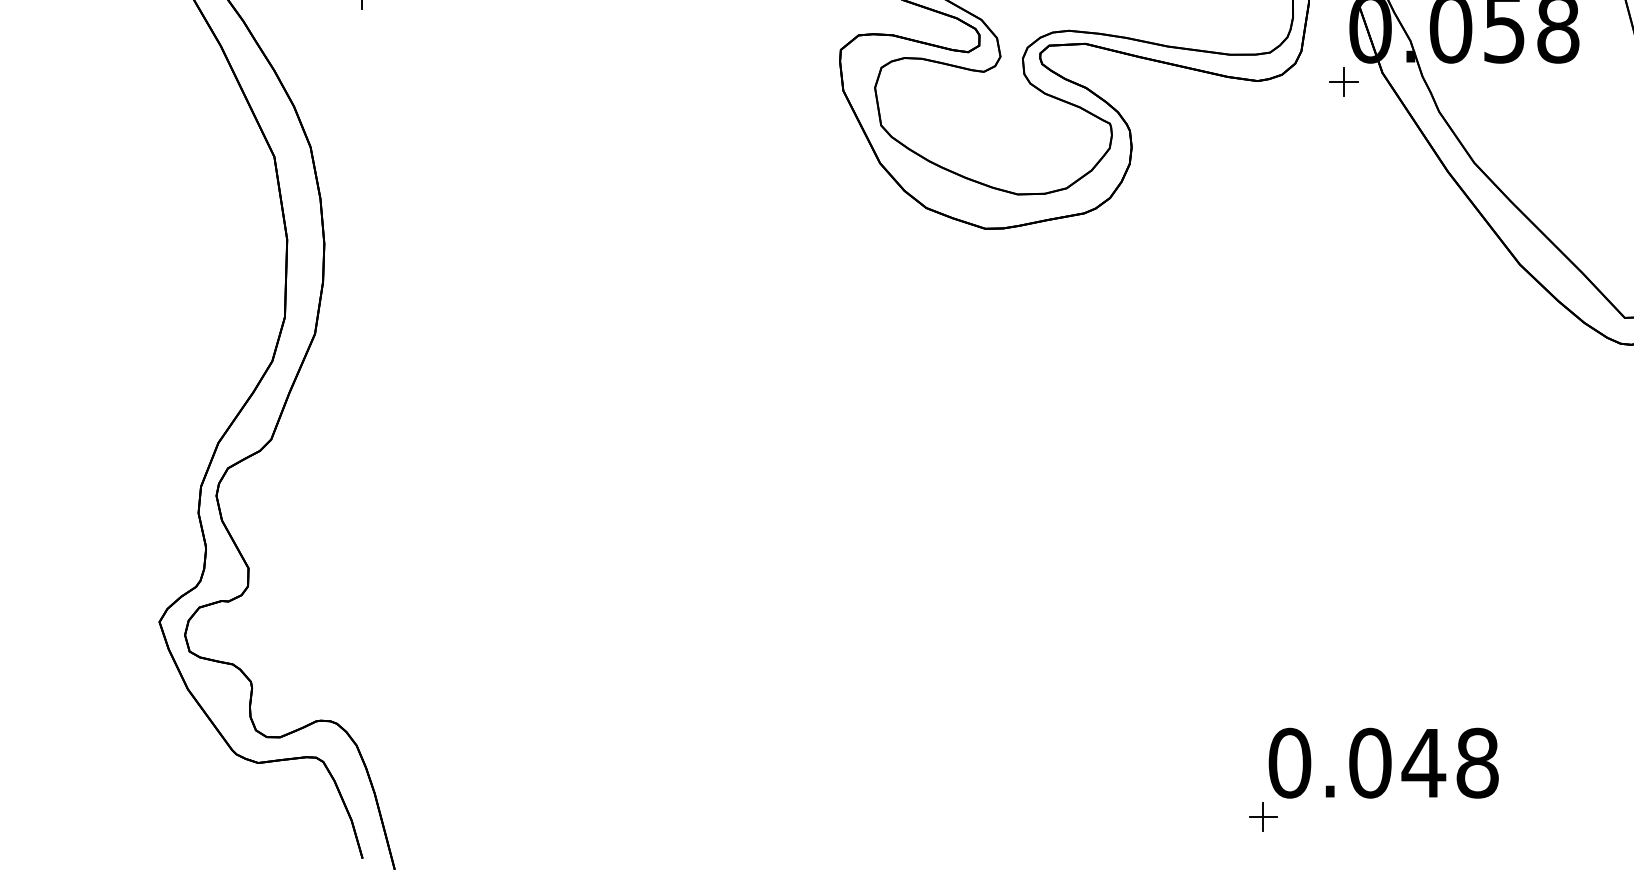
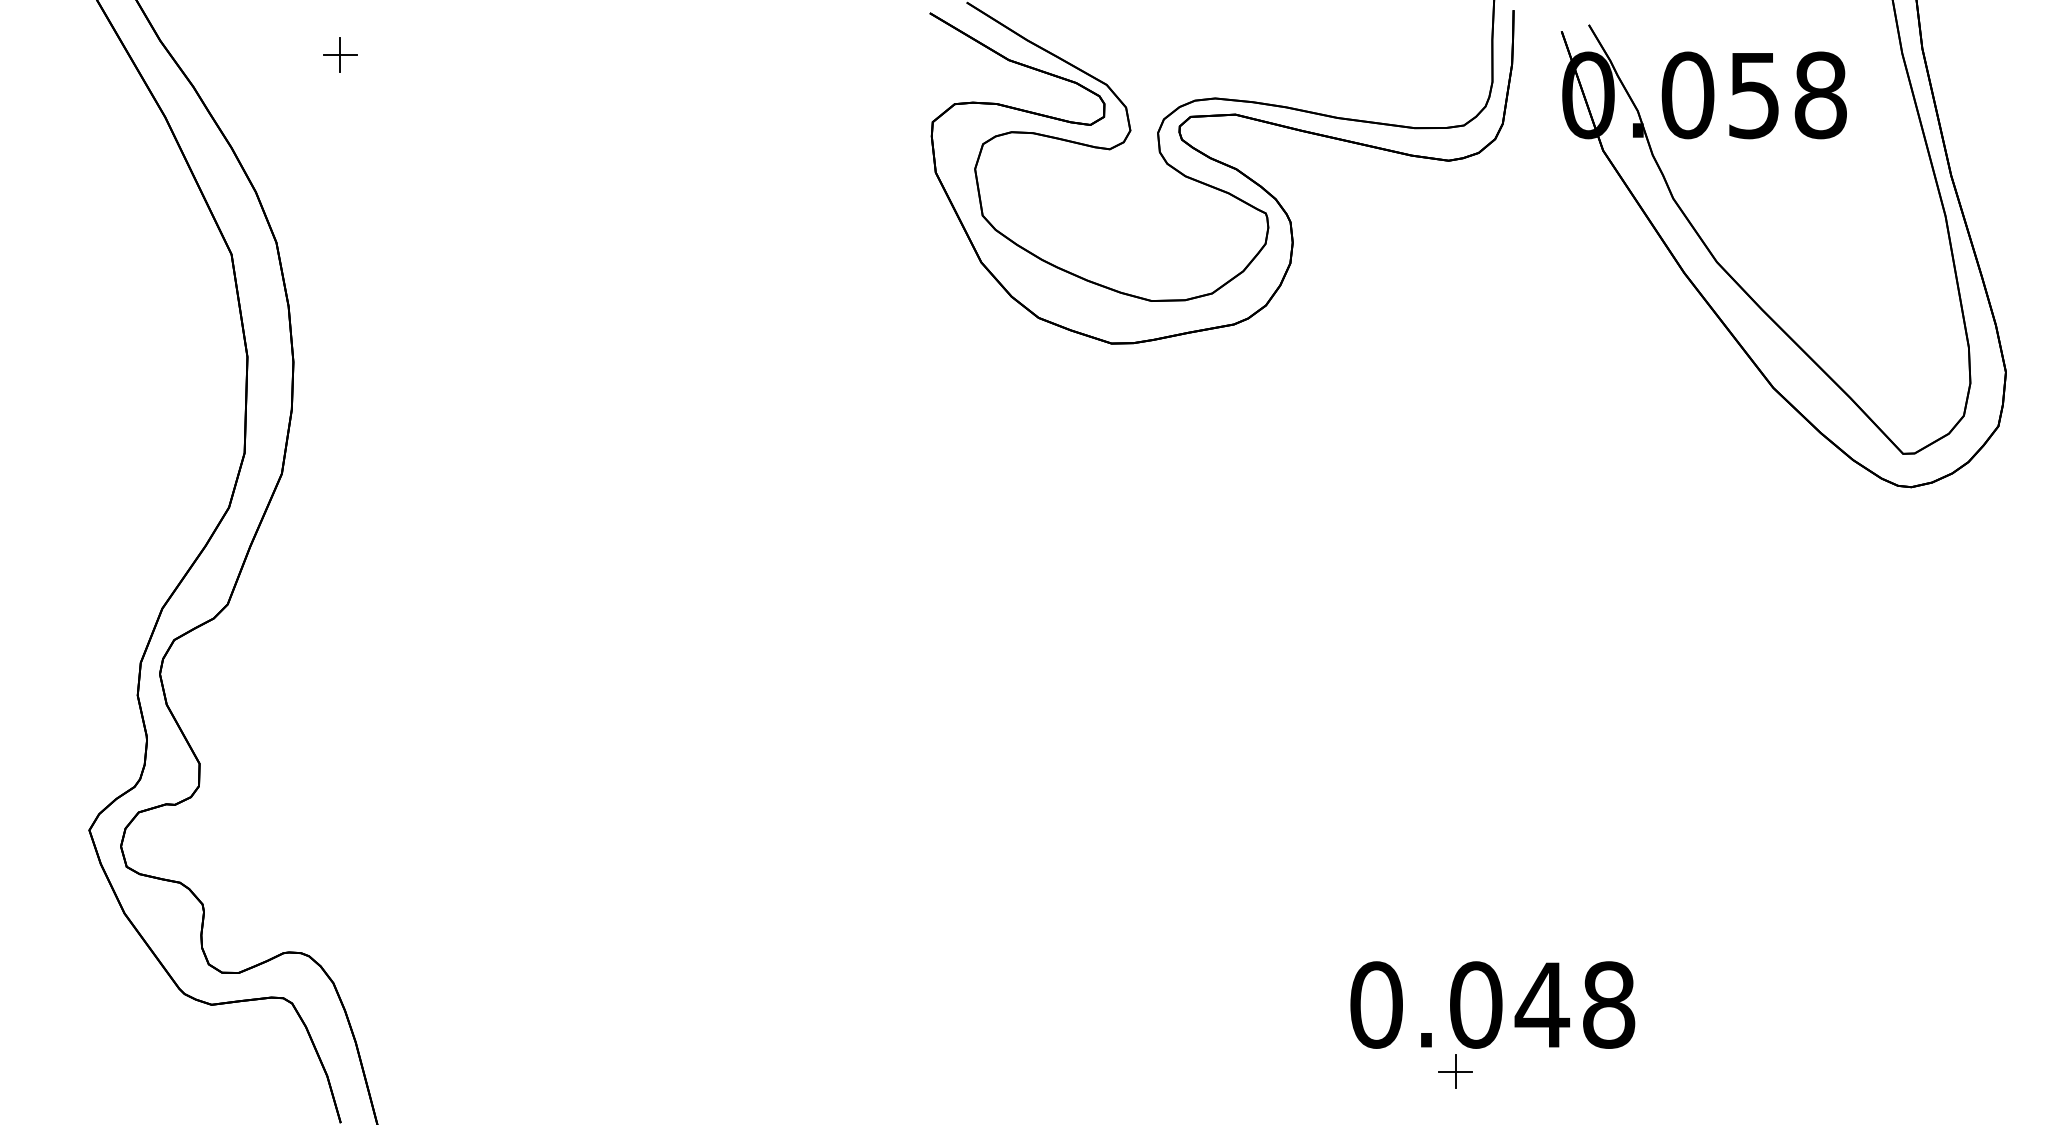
part: (1343, 81) -> (1554, 161), removed
text: (1383, 762) -> (1492, 1004), moved

